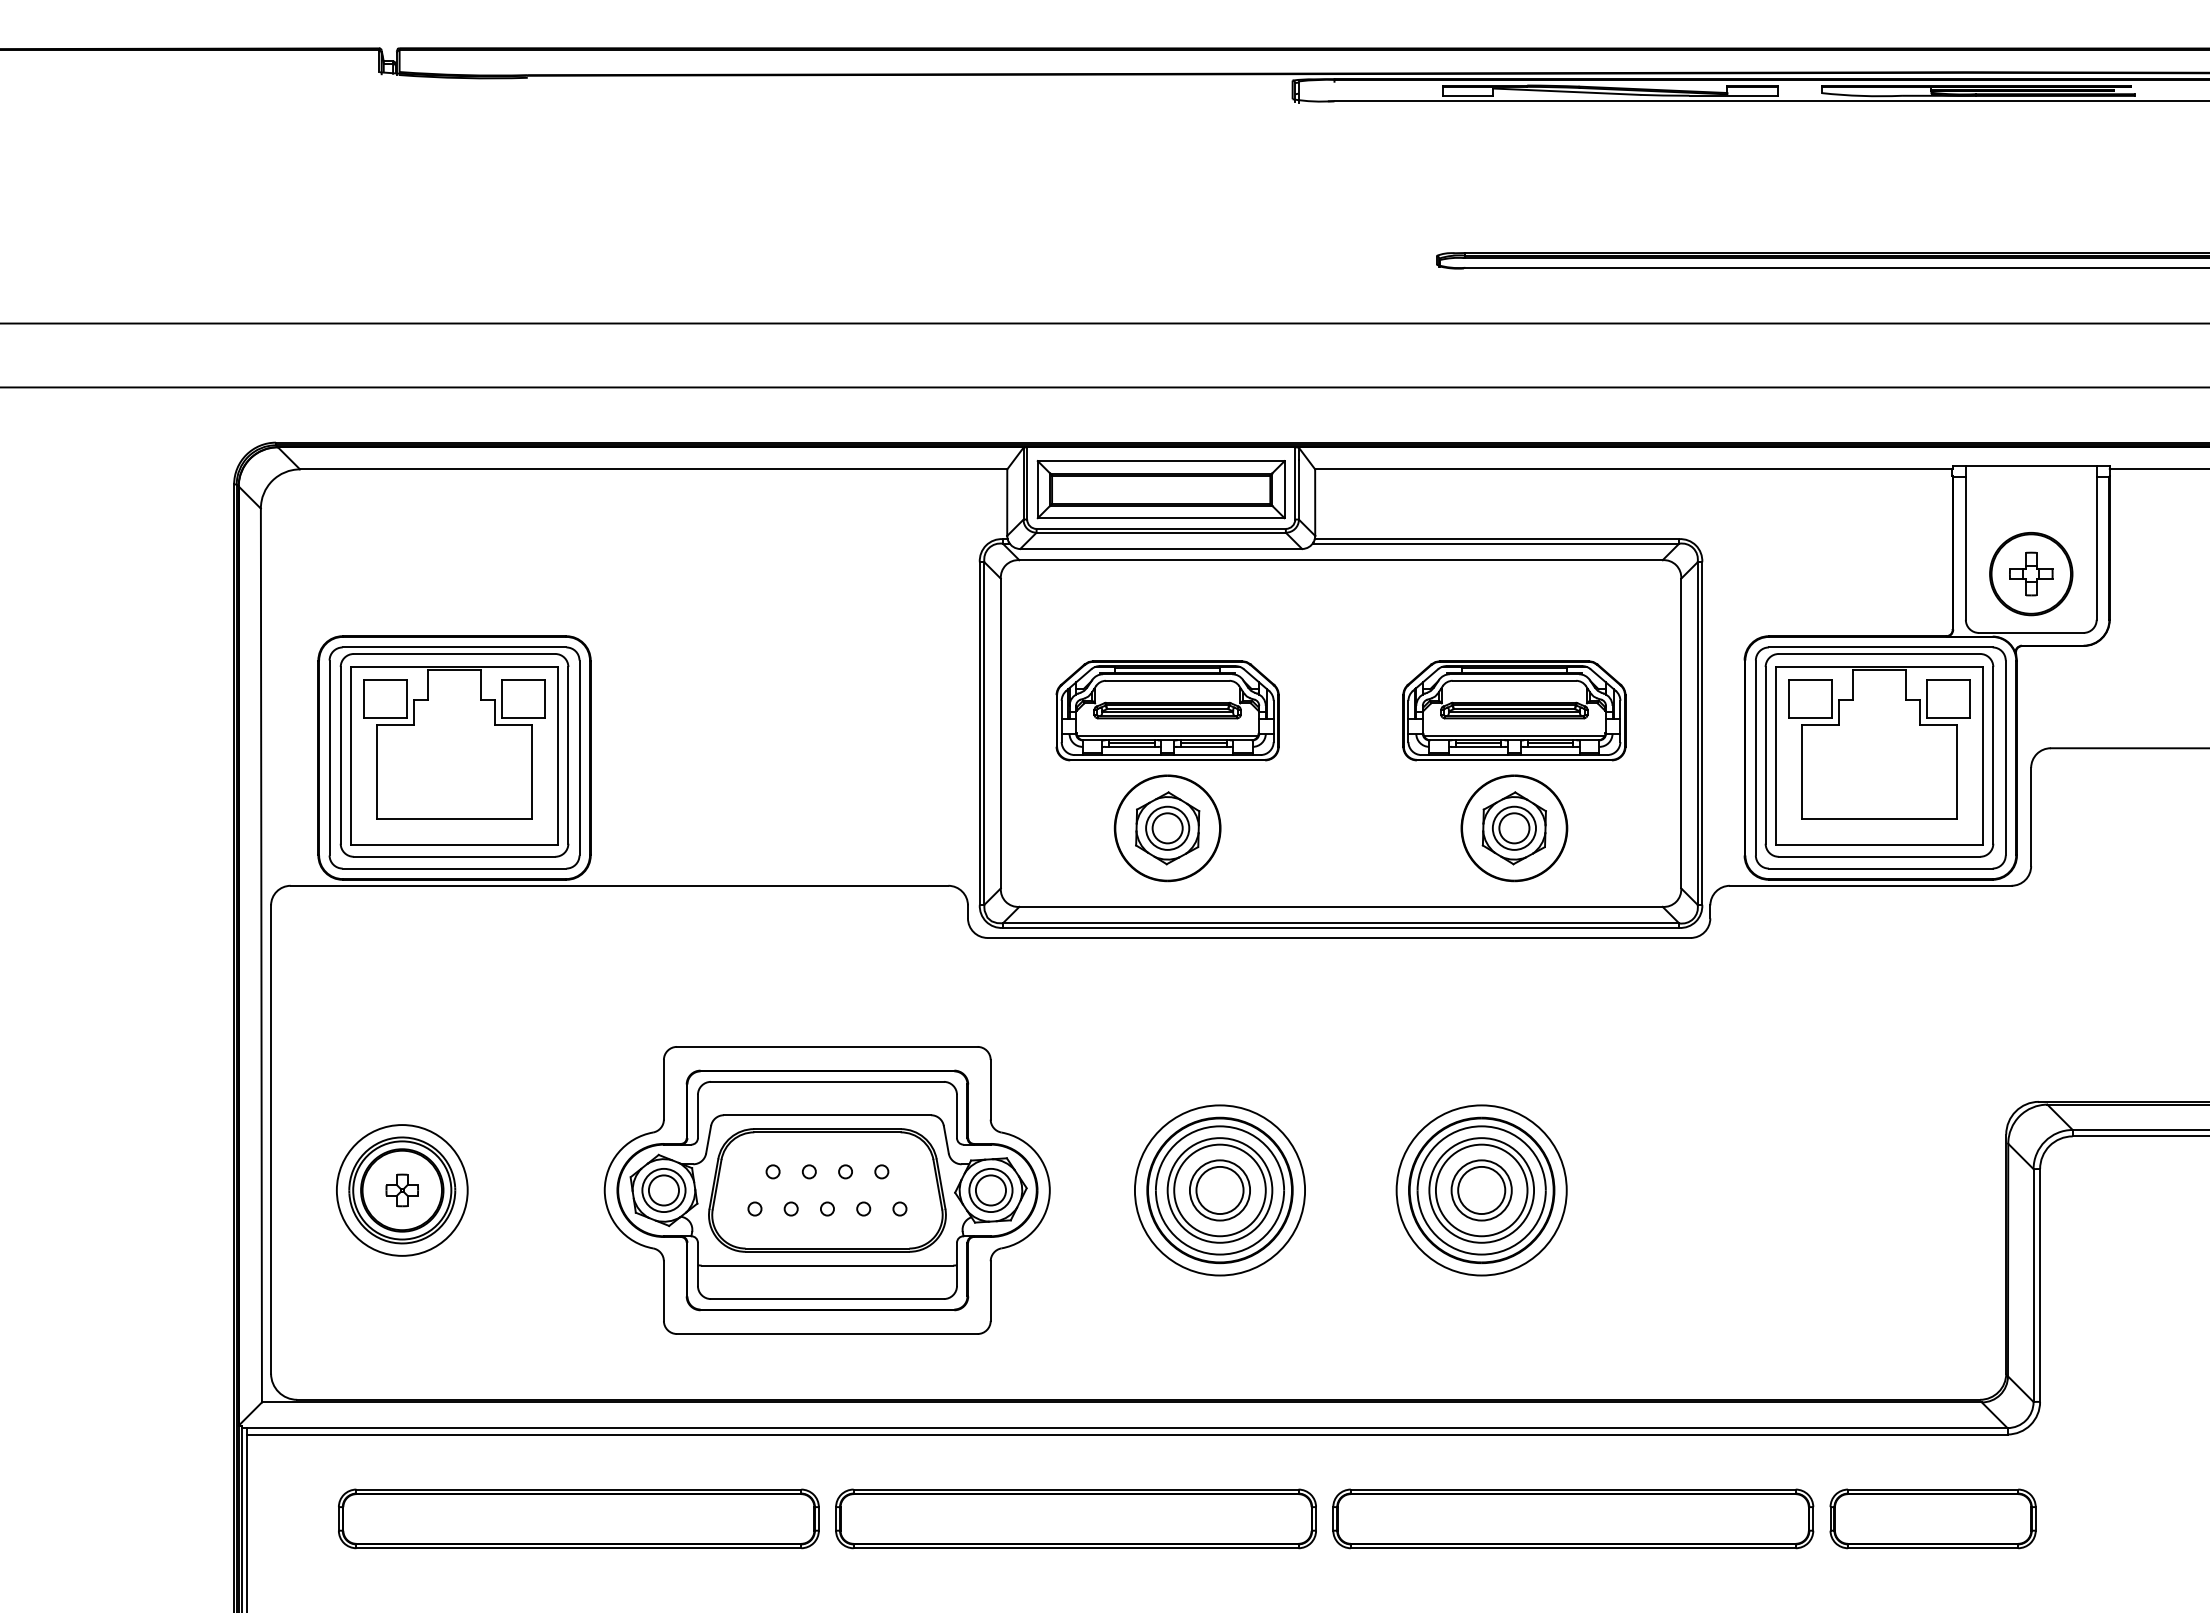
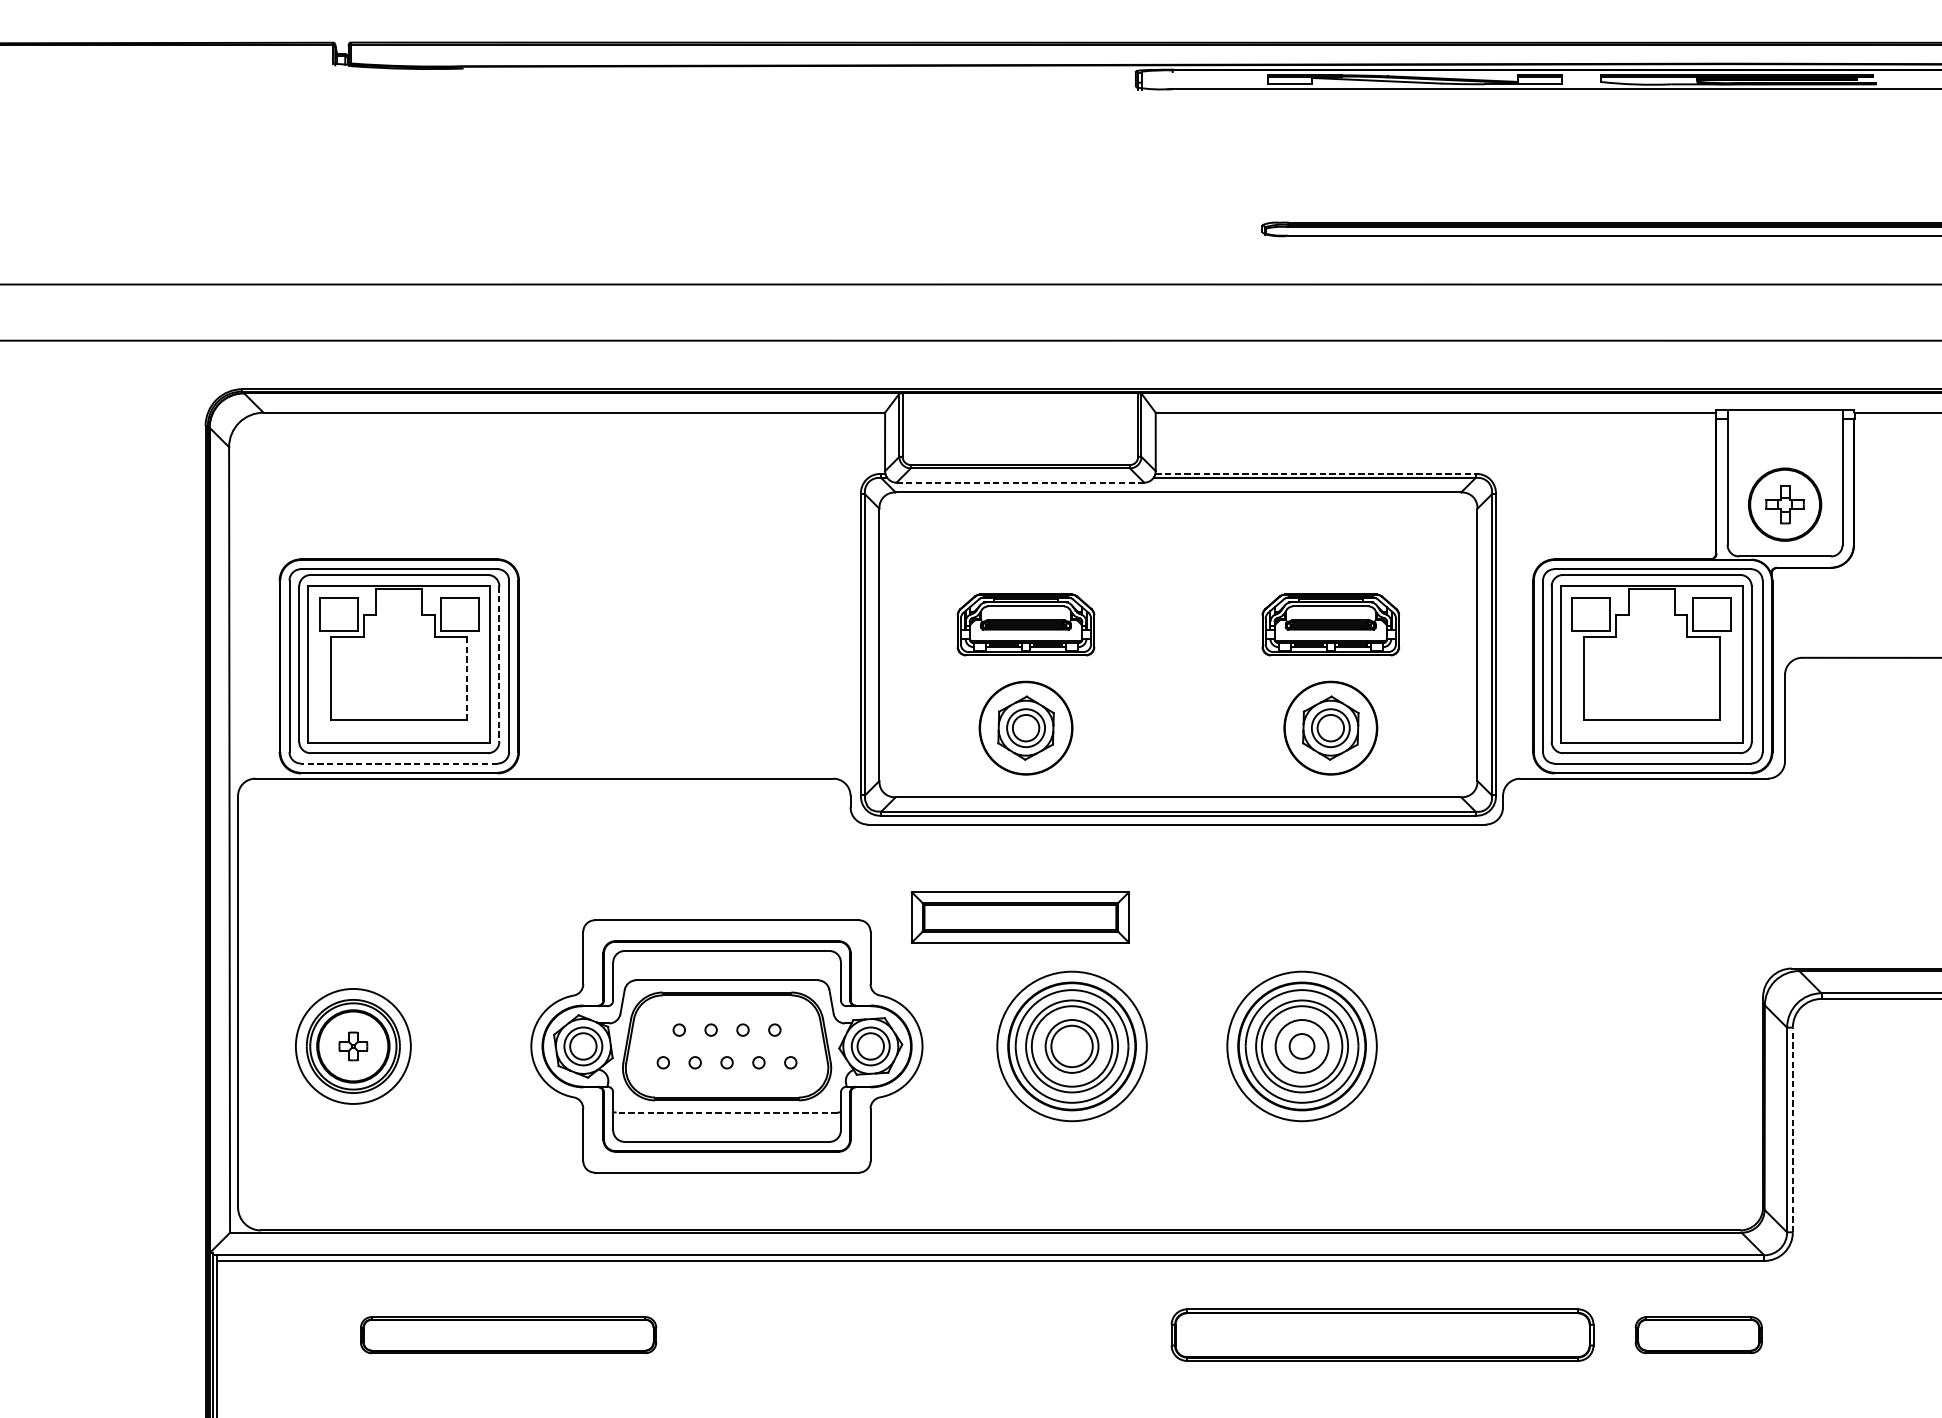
part: (1160, 489) -> (1019, 917), moved
line: (1497, 539) -> (1315, 474), solid -> dashed
line: (1161, 549) -> (1020, 483), solid -> dashed
part: (1167, 710) -> (1025, 624), size x0.7
part: (1514, 710) -> (1330, 624), size x0.7
line: (568, 755) -> (499, 664), solid -> dashed
line: (531, 772) -> (466, 679), solid -> dashed
line: (454, 868) -> (399, 763), solid -> dashed
circle: (1481, 1190) -> (1301, 1046), size x0.6
line: (827, 1265) -> (727, 1112), solid -> dashed
line: (2040, 1284) -> (1793, 1129), solid -> dashed
part: (578, 1518) -> (508, 1334), size x0.7
part: (1075, 1518) -> (945, 1334), removed
part: (1932, 1518) -> (1698, 1334), size x0.7

